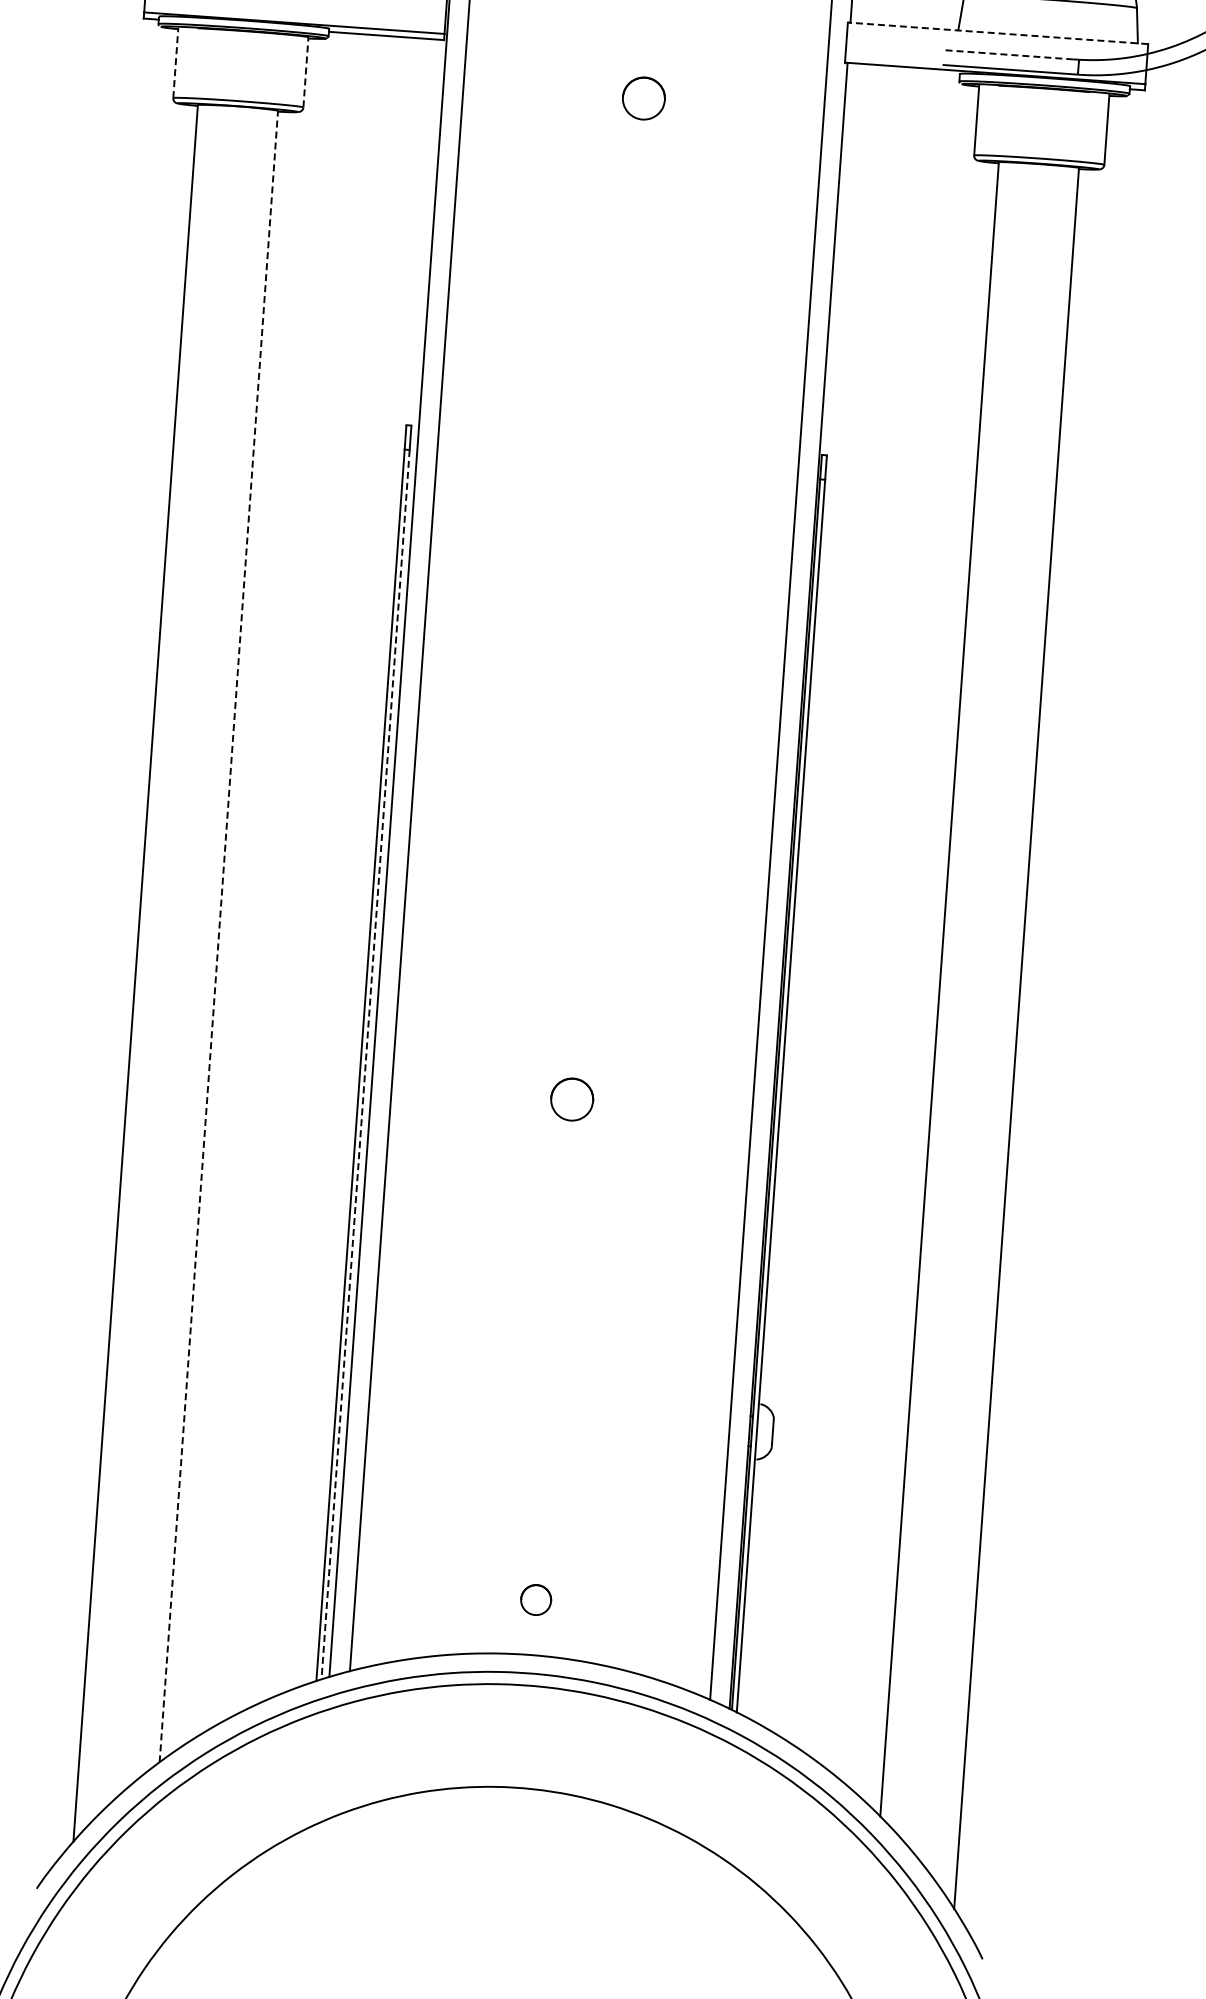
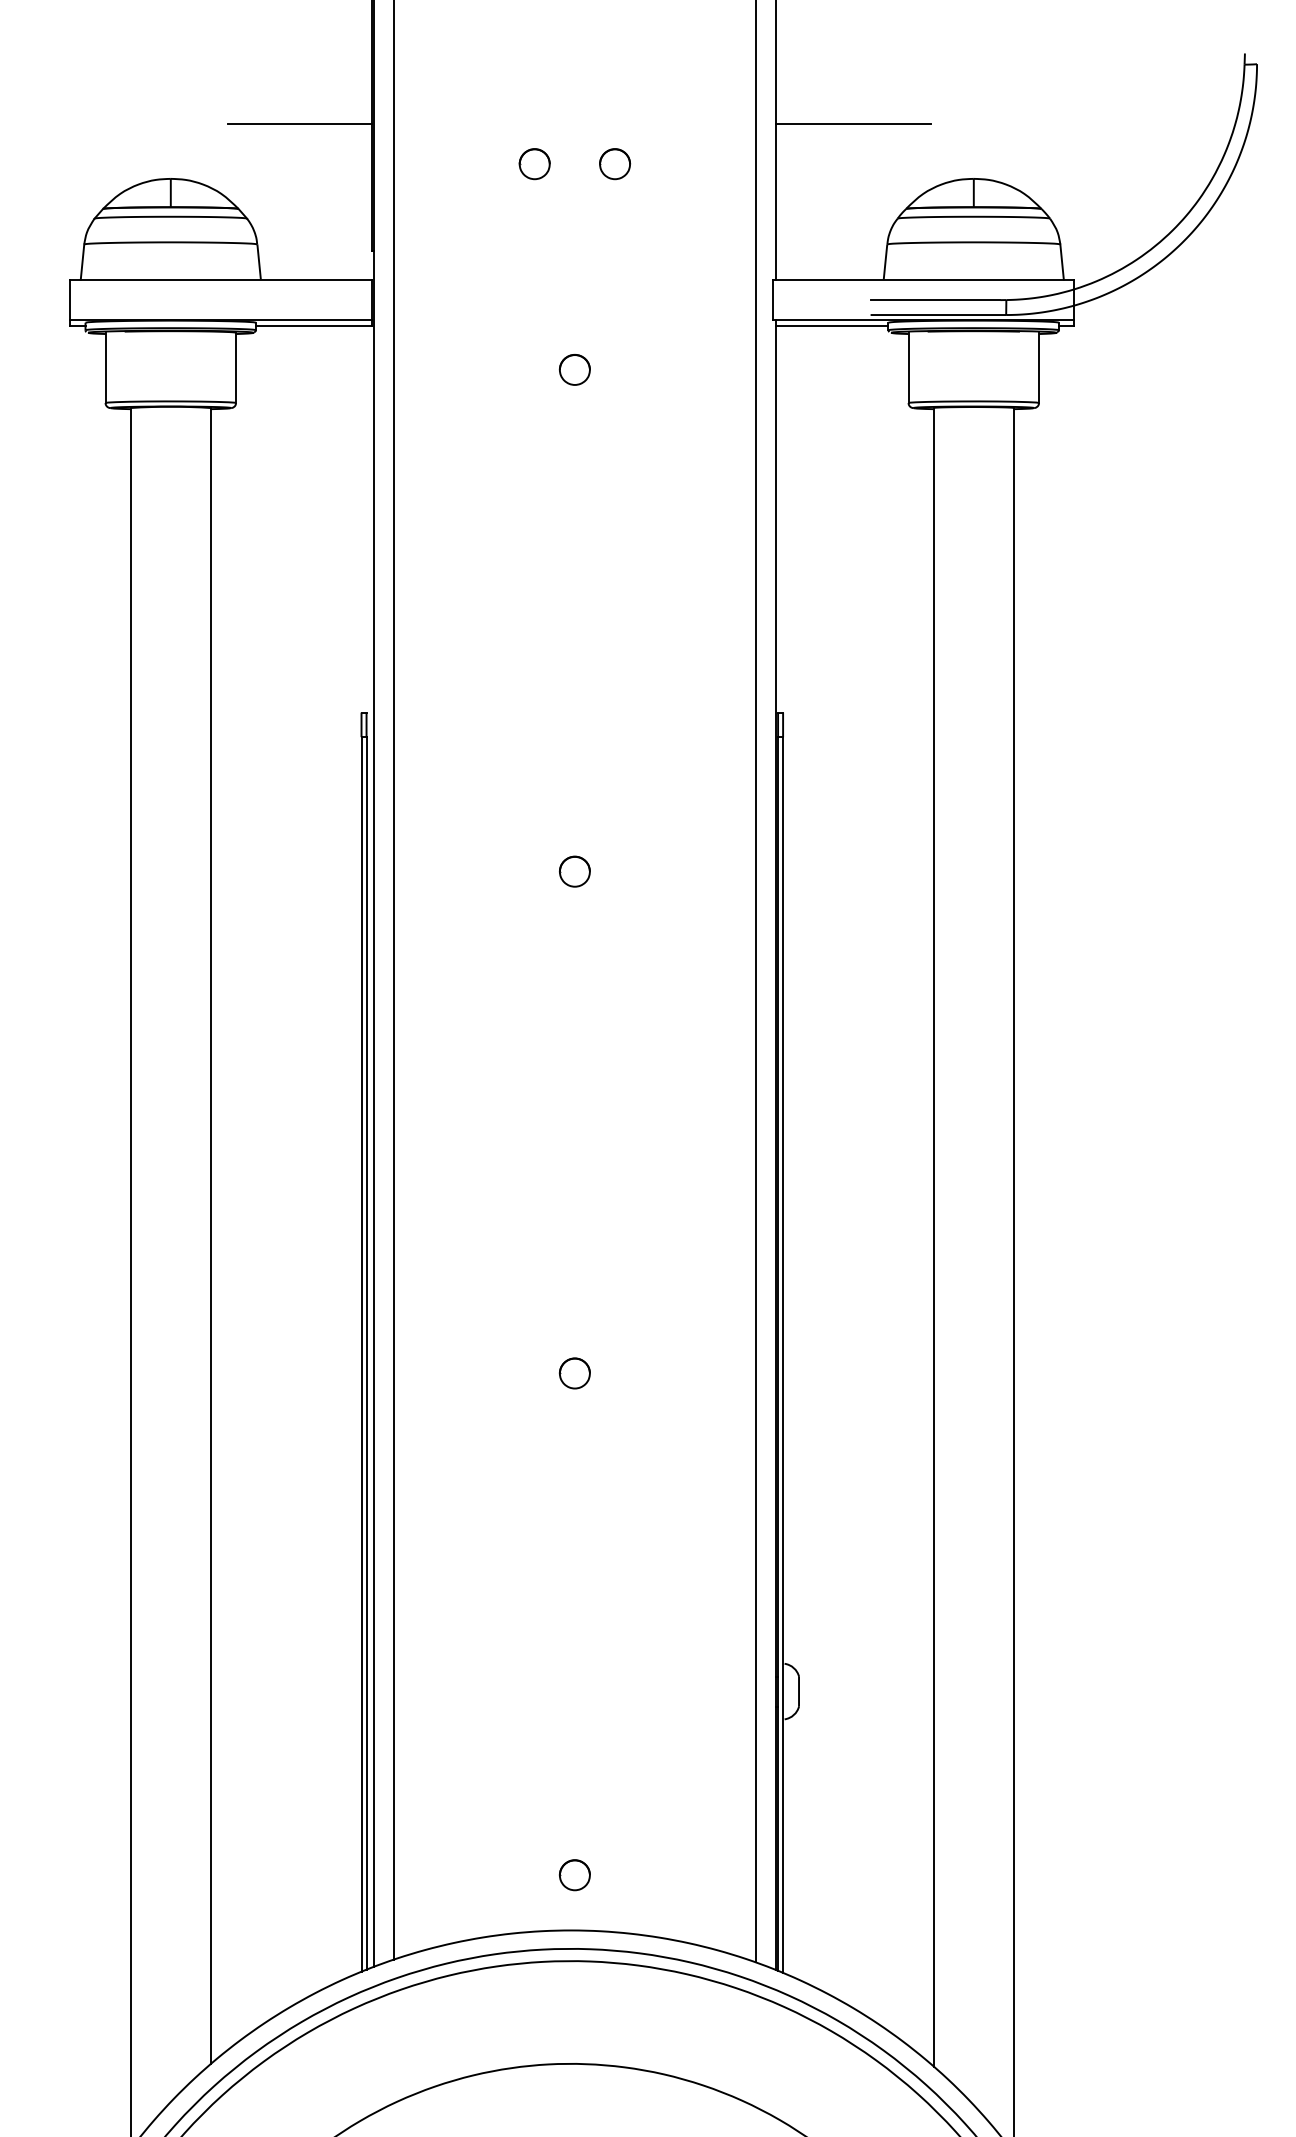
line: (997, 33) -> (923, 279), dashed -> solid
line: (1008, 55) -> (935, 300), dashed -> solid
line: (175, 62) -> (105, 367), dashed -> solid
line: (306, 71) -> (236, 367), dashed -> solid
line: (902, 72) -> (831, 325), added
part: (643, 98) -> (574, 369), size x0.71
part: (607, 598) -> (574, 871), added
line: (218, 936) -> (210, 1236), dashed -> solid
line: (365, 1064) -> (366, 1353), dashed -> solid
part: (571, 1099) -> (574, 1373), size x0.71

